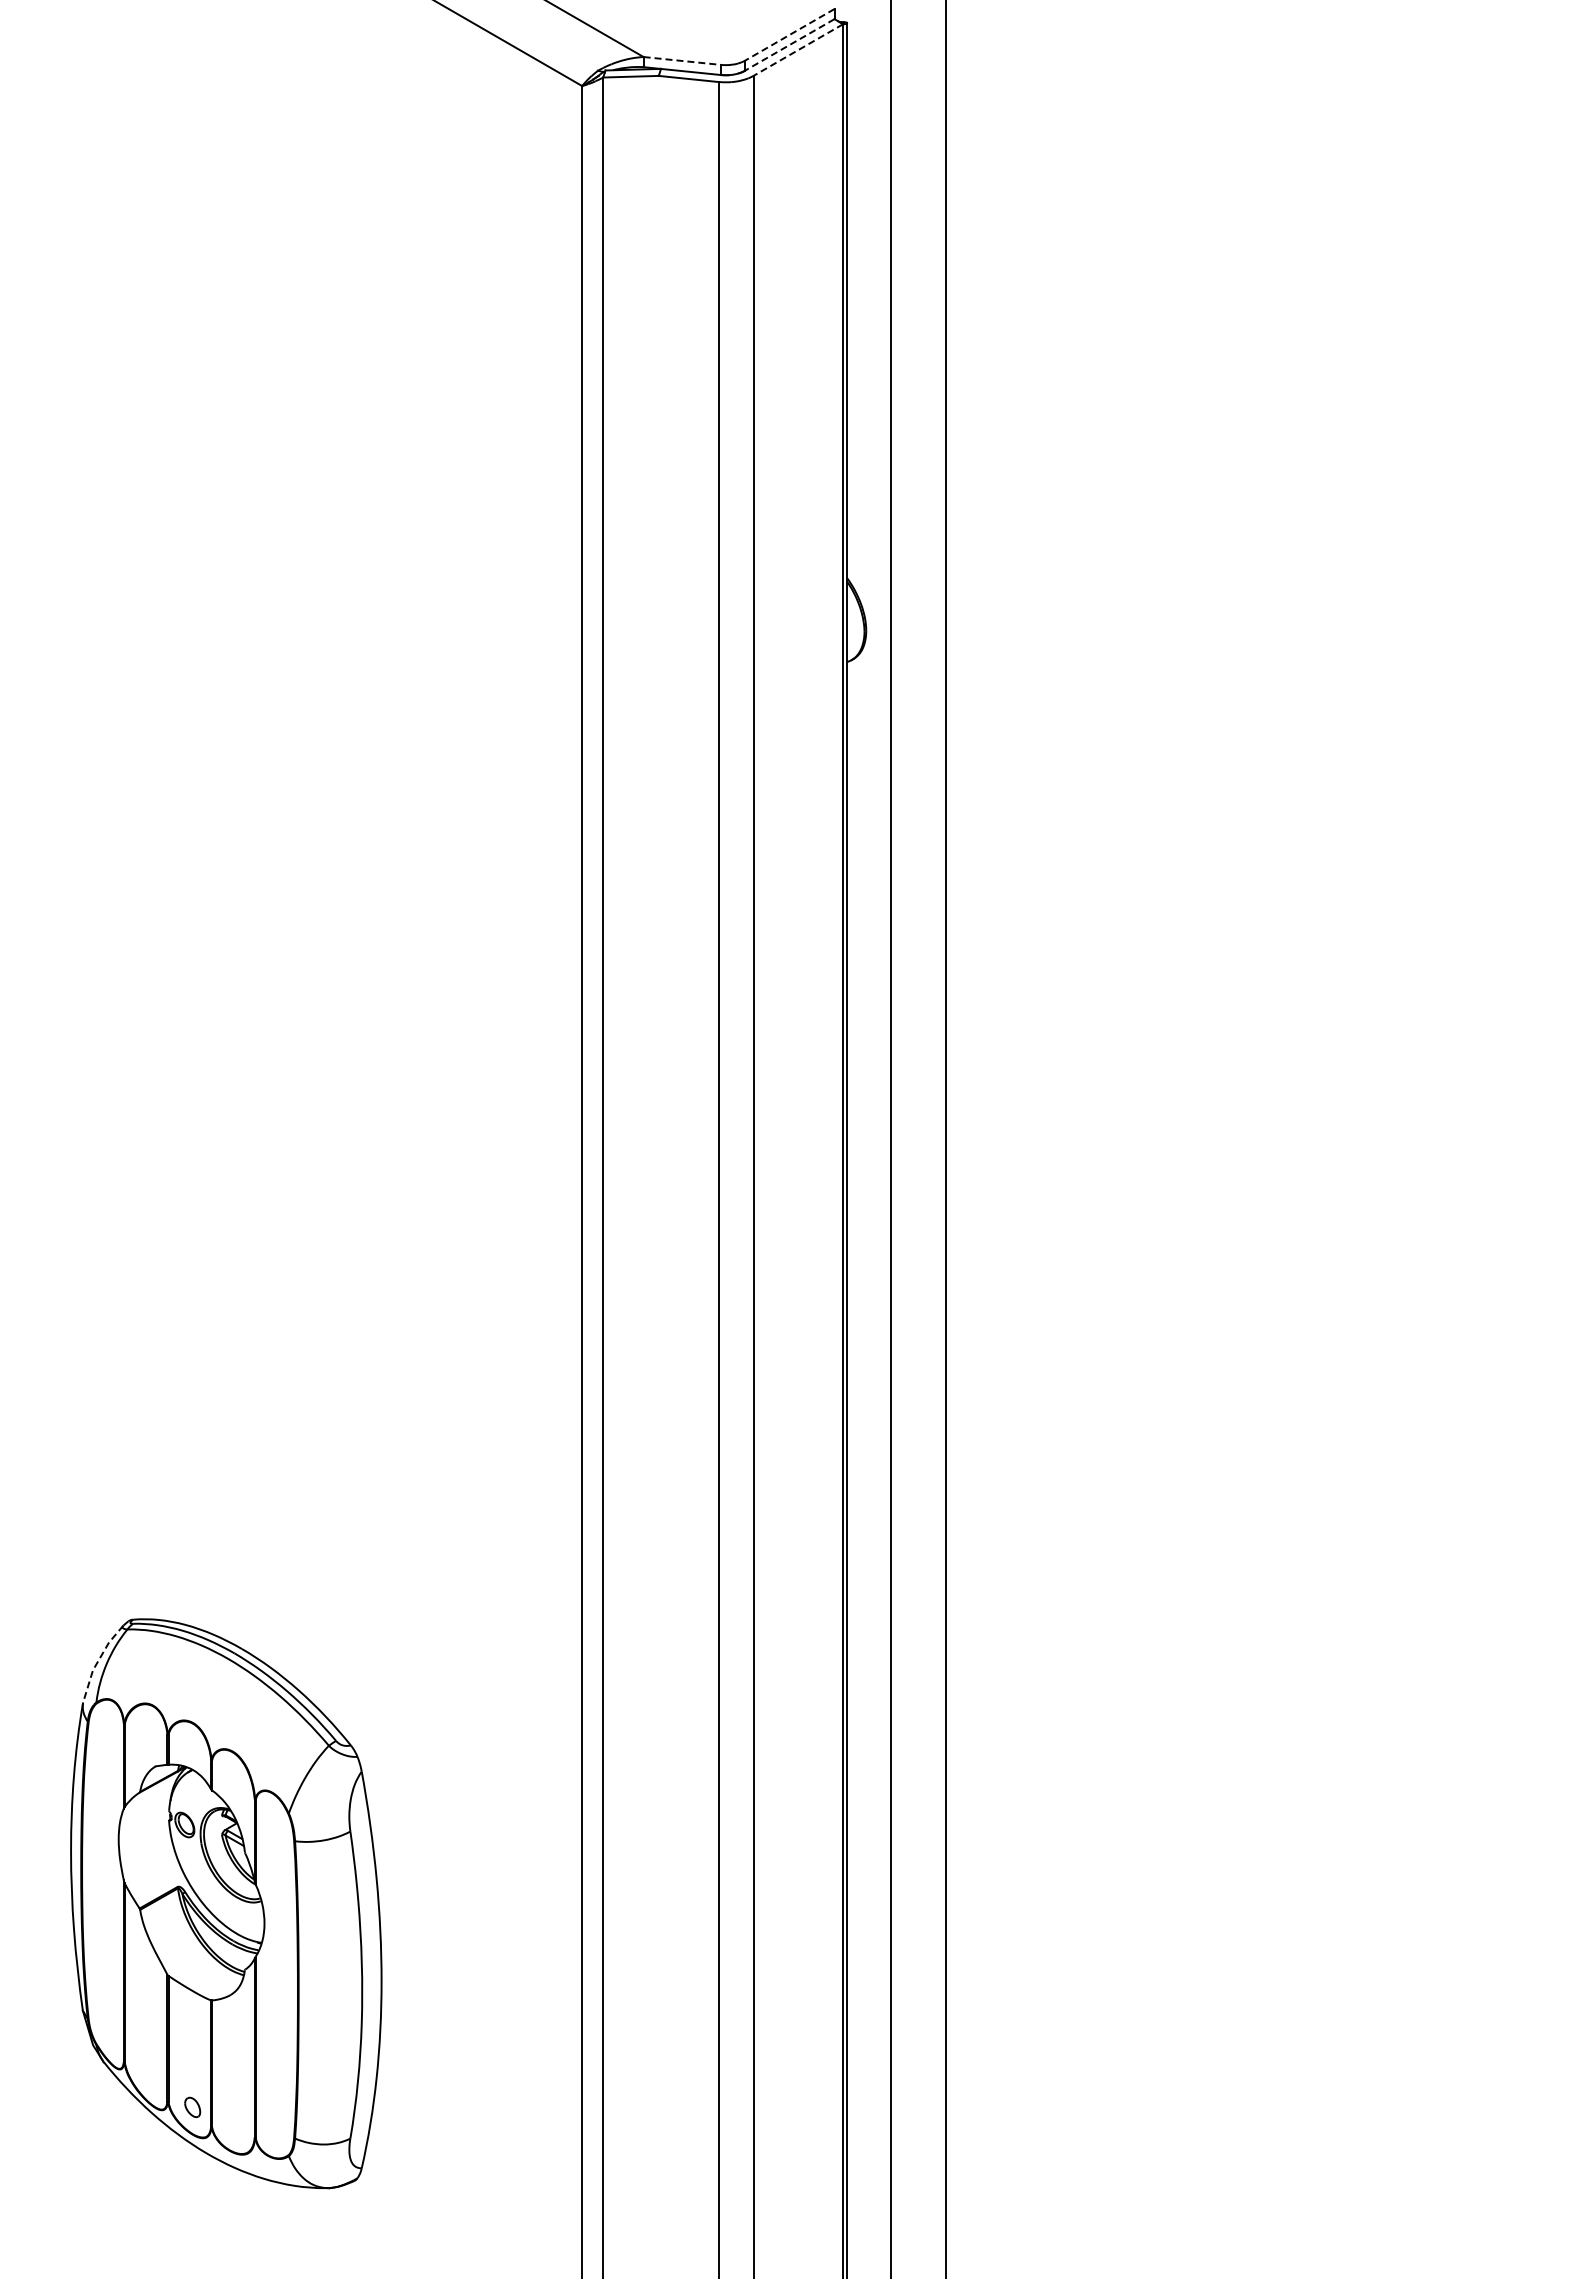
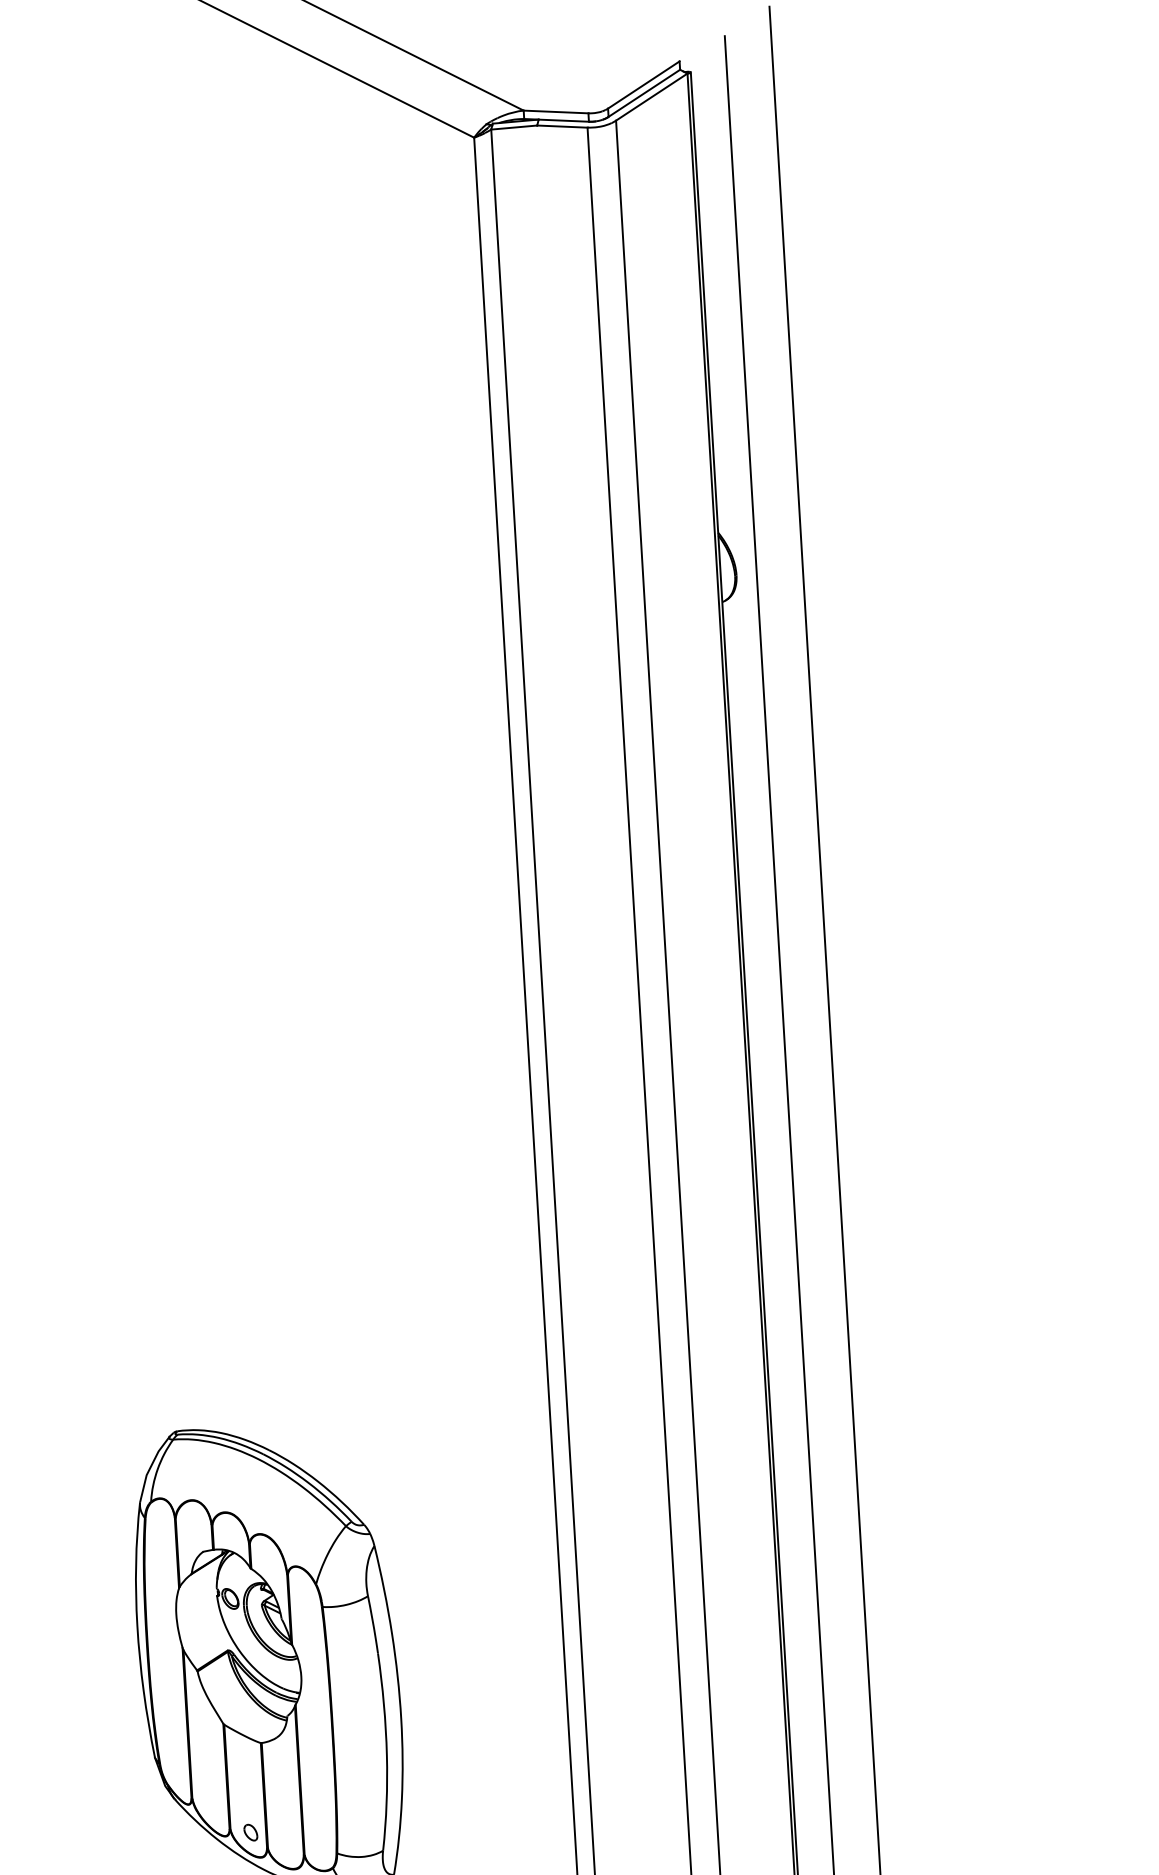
line: (789, 34) -> (643, 84), dashed -> solid
line: (789, 44) -> (644, 93), dashed -> solid
line: (798, 50) -> (651, 97), dashed -> solid
line: (682, 61) -> (556, 112), dashed -> solid
line: (98, 1661) -> (150, 1467), dashed -> solid

